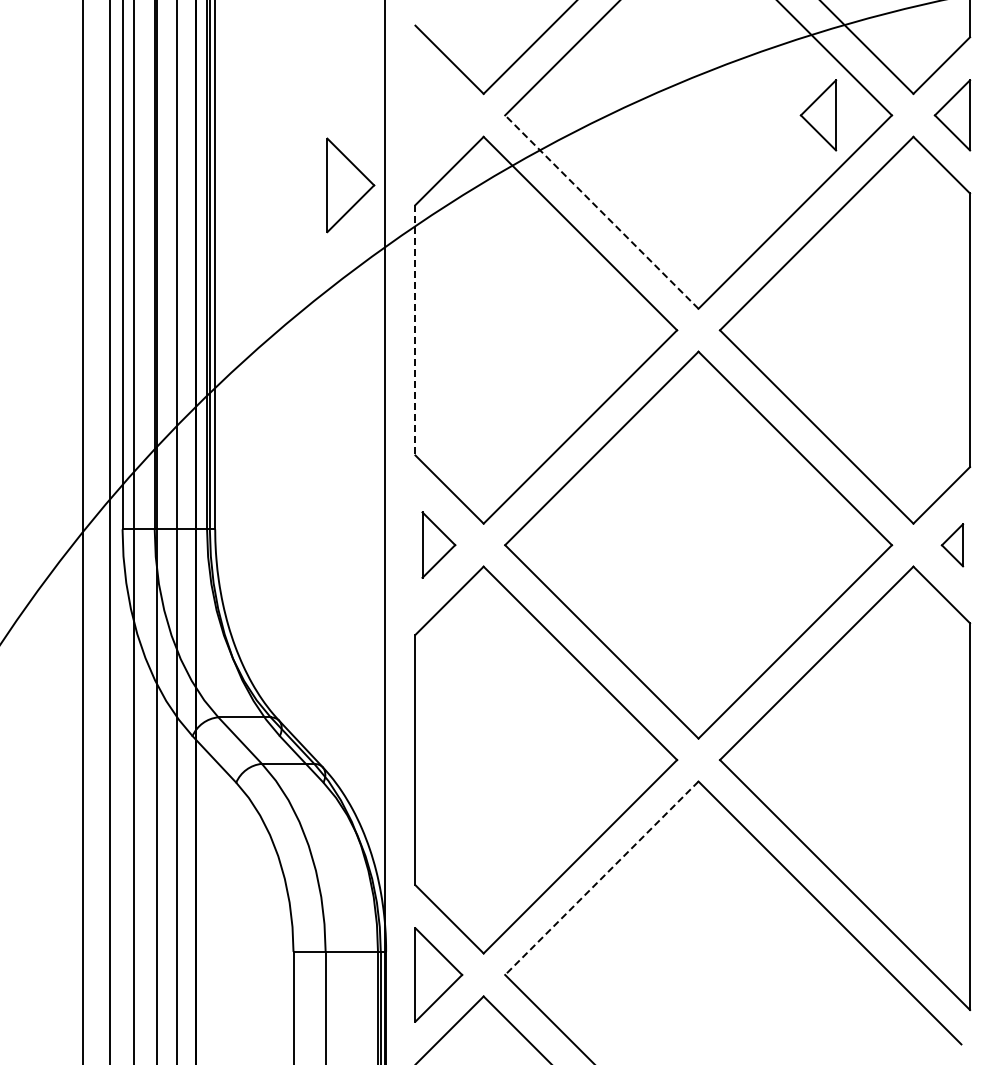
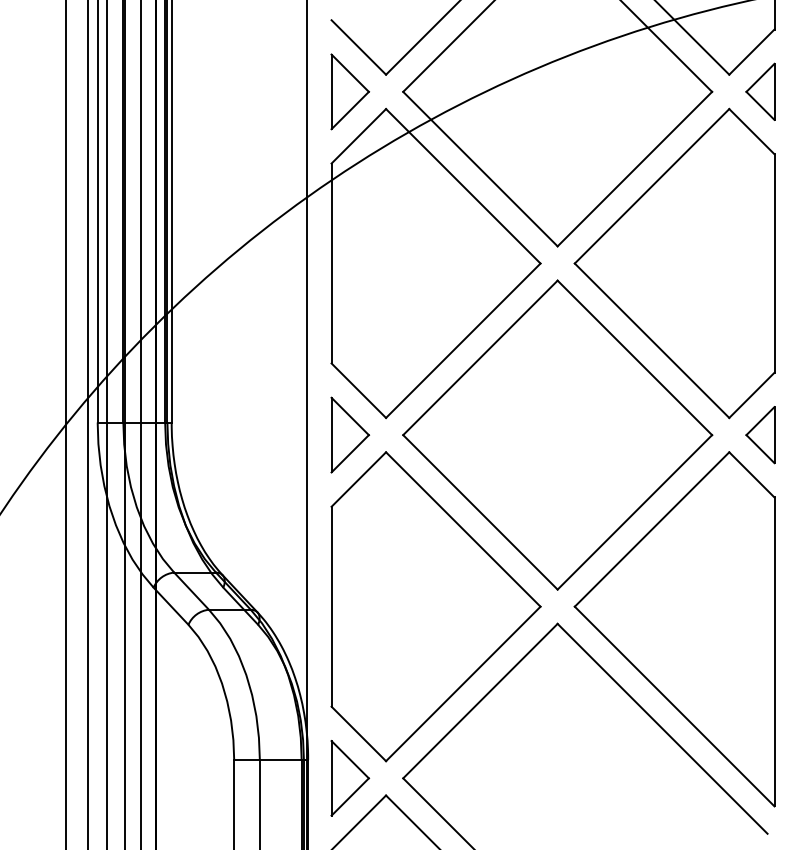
part: (818, 115) -> (653, 91), removed
part: (350, 185) -> (349, 91), moved
line: (601, 212) -> (480, 169), dashed -> solid
line: (415, 330) -> (331, 263), dashed -> solid
part: (438, 544) -> (349, 434), size x1.43
part: (952, 545) -> (760, 435), size x1.67
line: (601, 878) -> (480, 701), dashed -> solid

